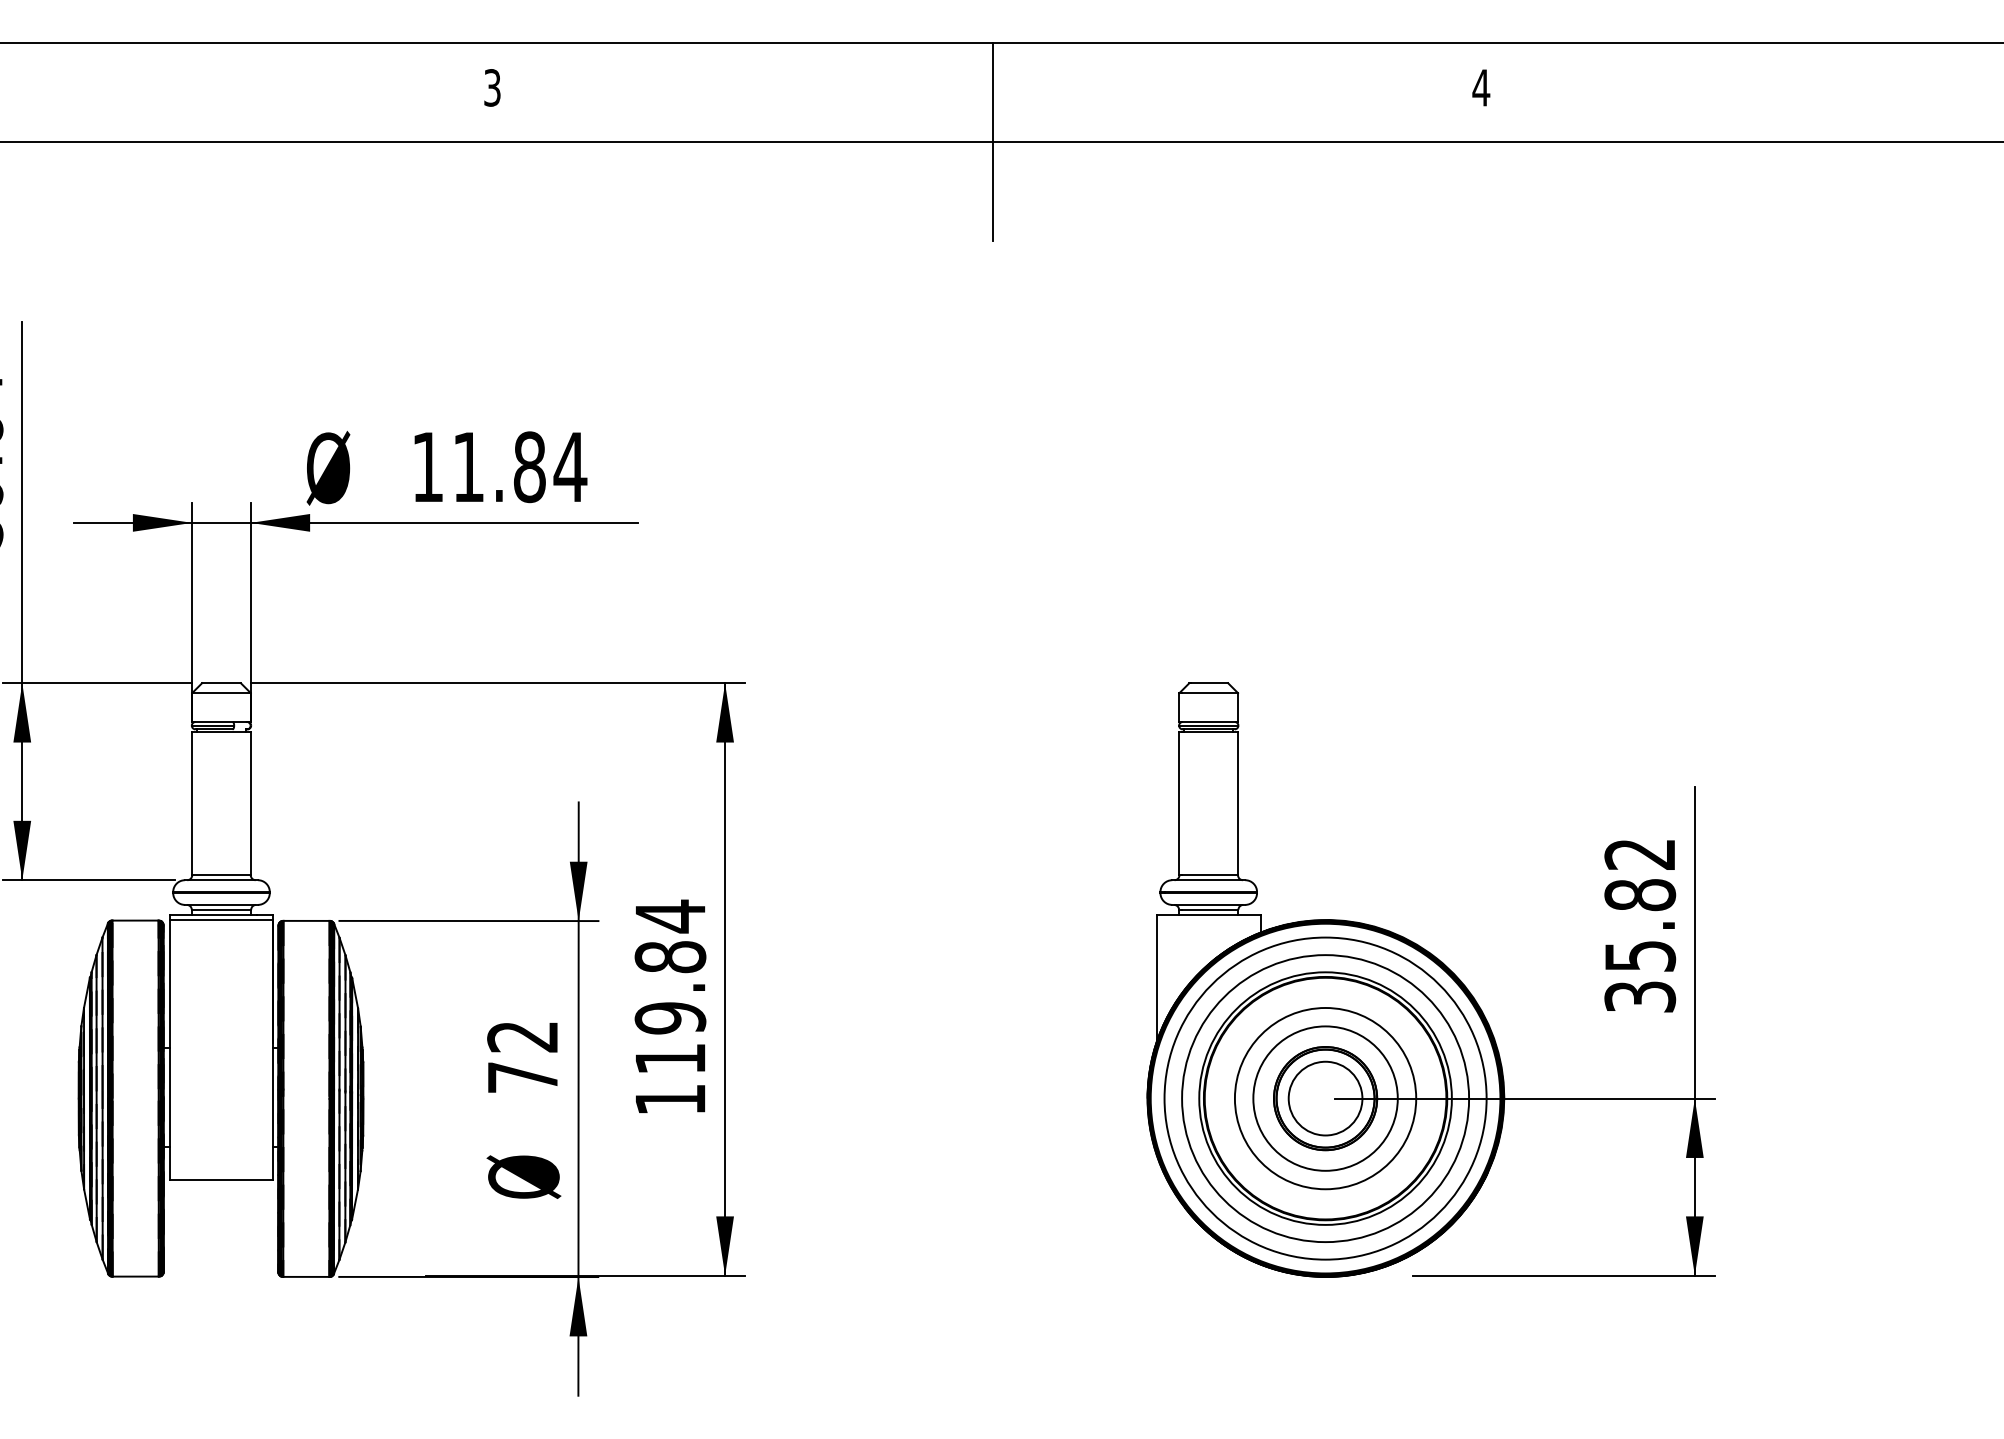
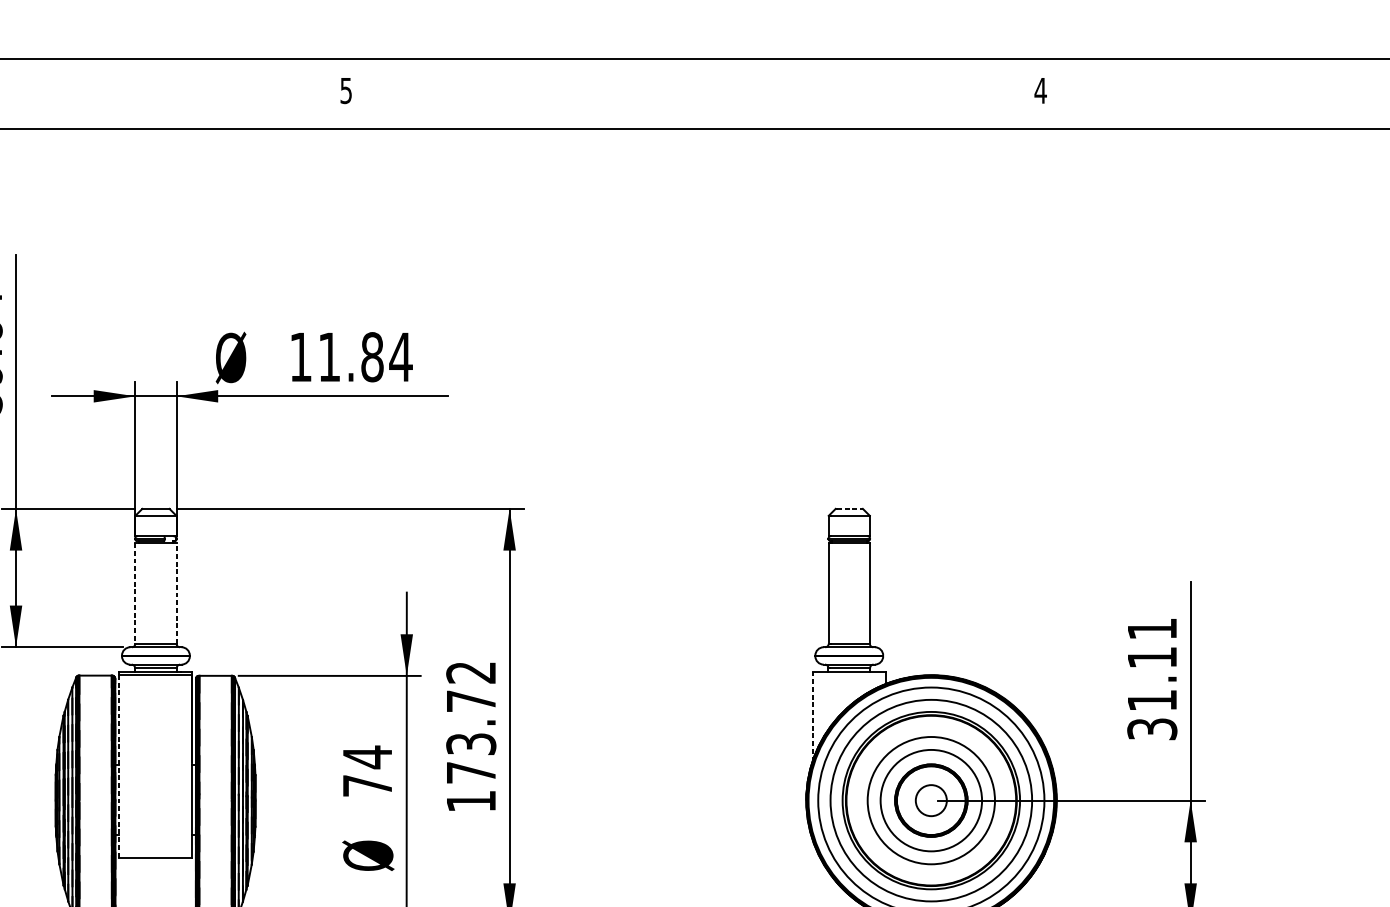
text: (492, 87) -> (346, 90), 3 -> 5
line: (992, 142) -> (697, 129), removed
line: (1210, 683) -> (850, 509), solid -> dashed
line: (192, 803) -> (135, 593), solid -> dashed
line: (250, 803) -> (176, 593), solid -> dashed
text: (1640, 905) -> (1152, 665), 35.82 -> 31.11
line: (1156, 978) -> (812, 716), solid -> dashed
text: (670, 986) -> (471, 721), 119.84 -> 173.72
text: (522, 1037) -> (367, 757), 72 -> 74
line: (169, 1049) -> (119, 766), solid -> dashed
circle: (1325, 1098) -> (931, 800), size x0.6

